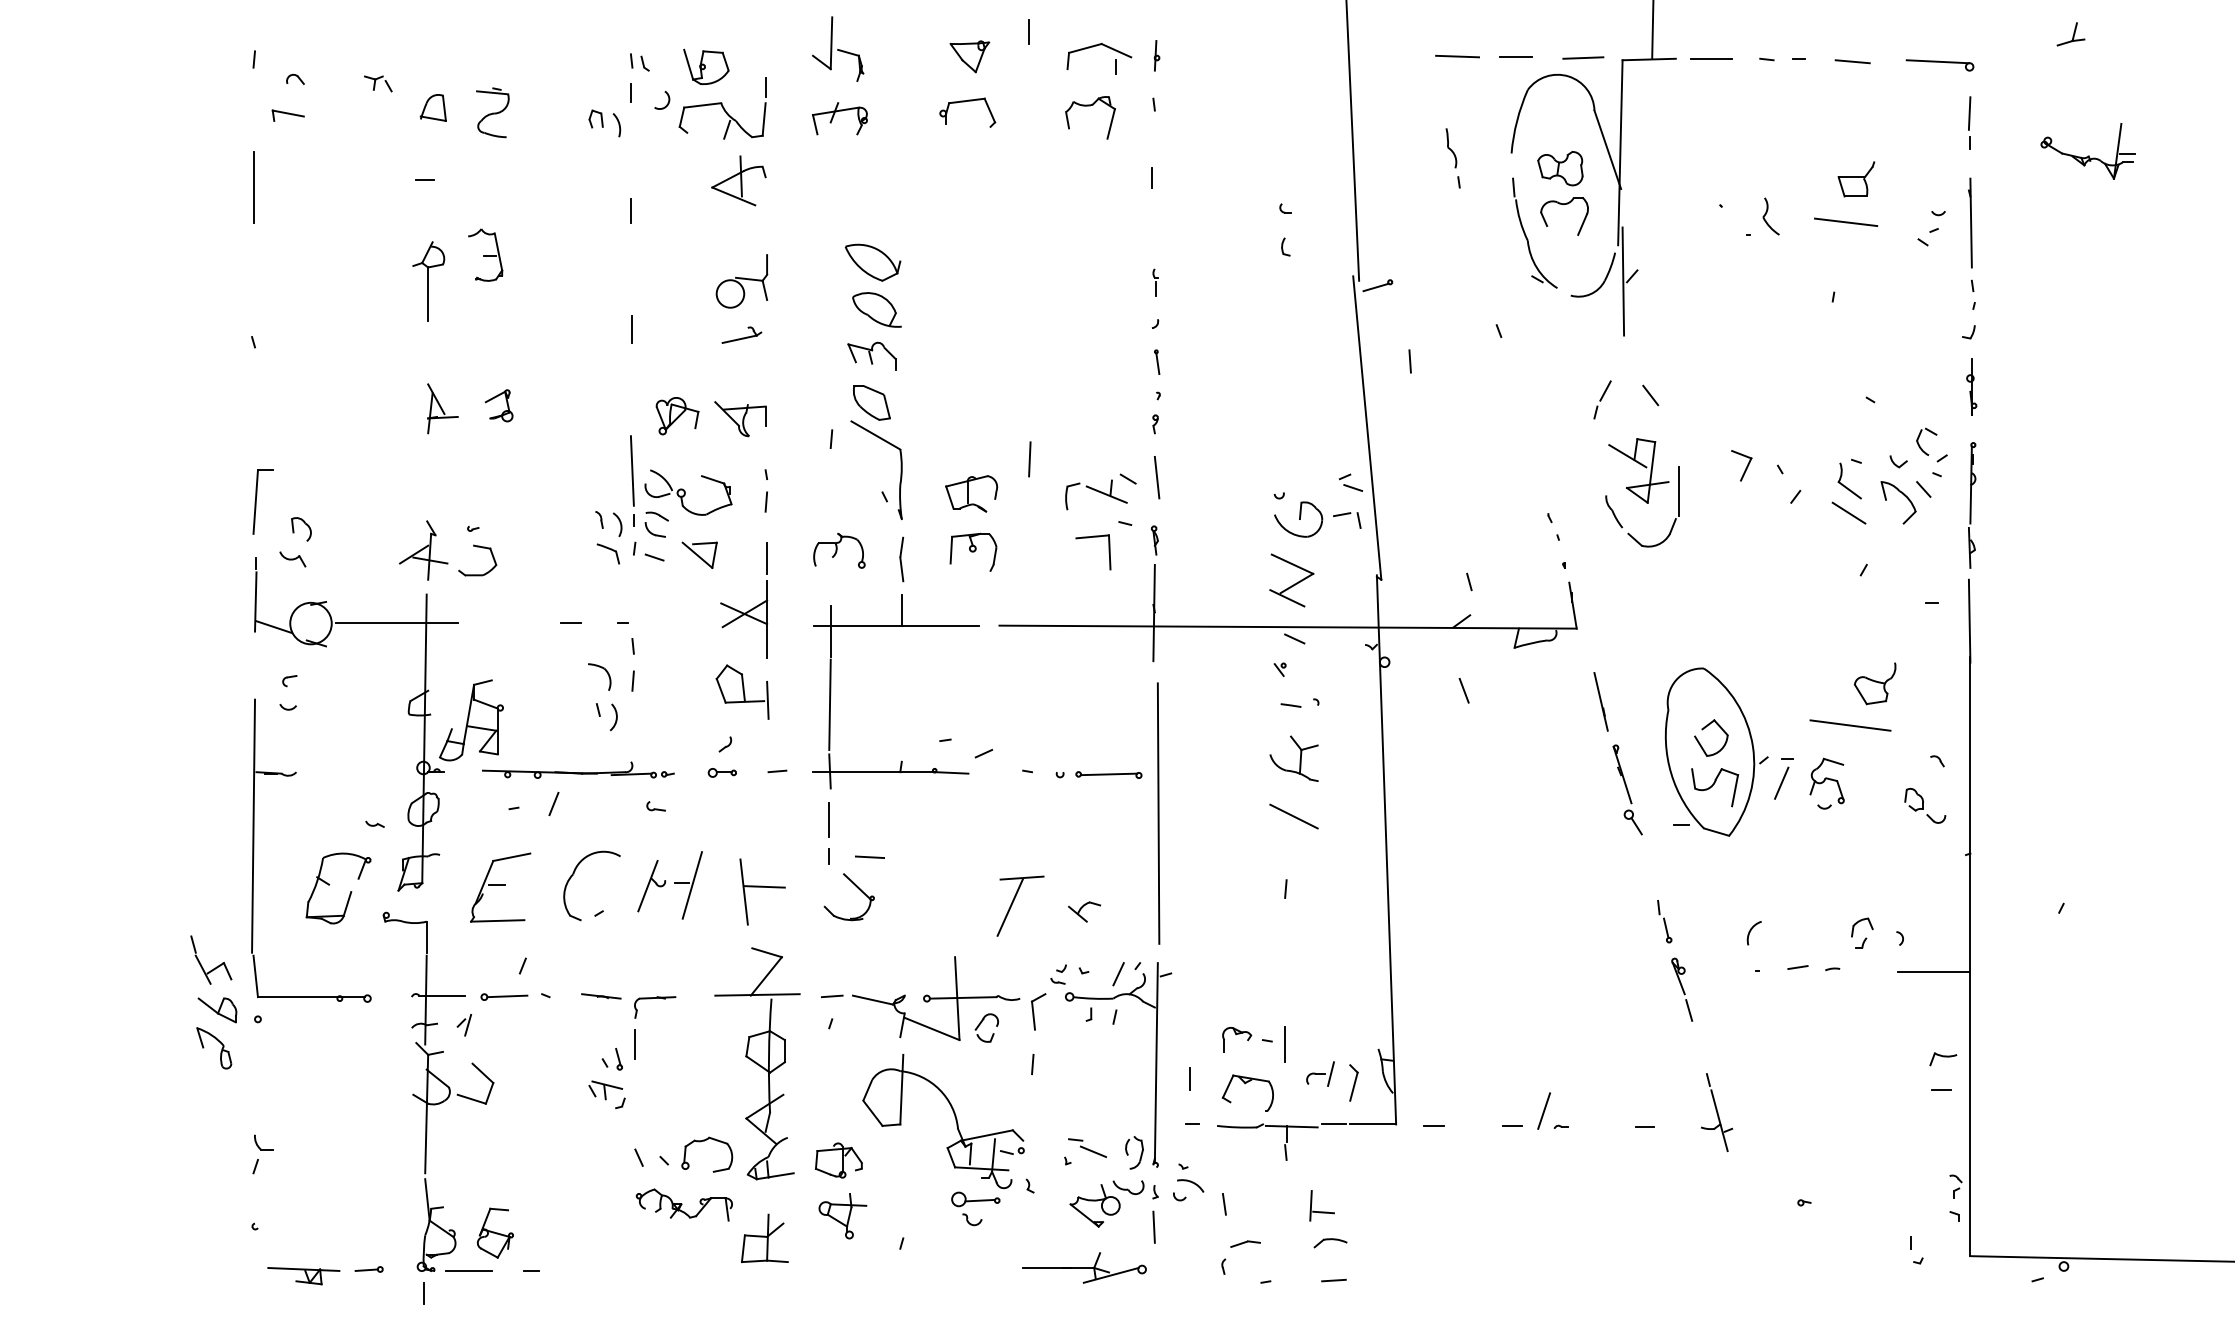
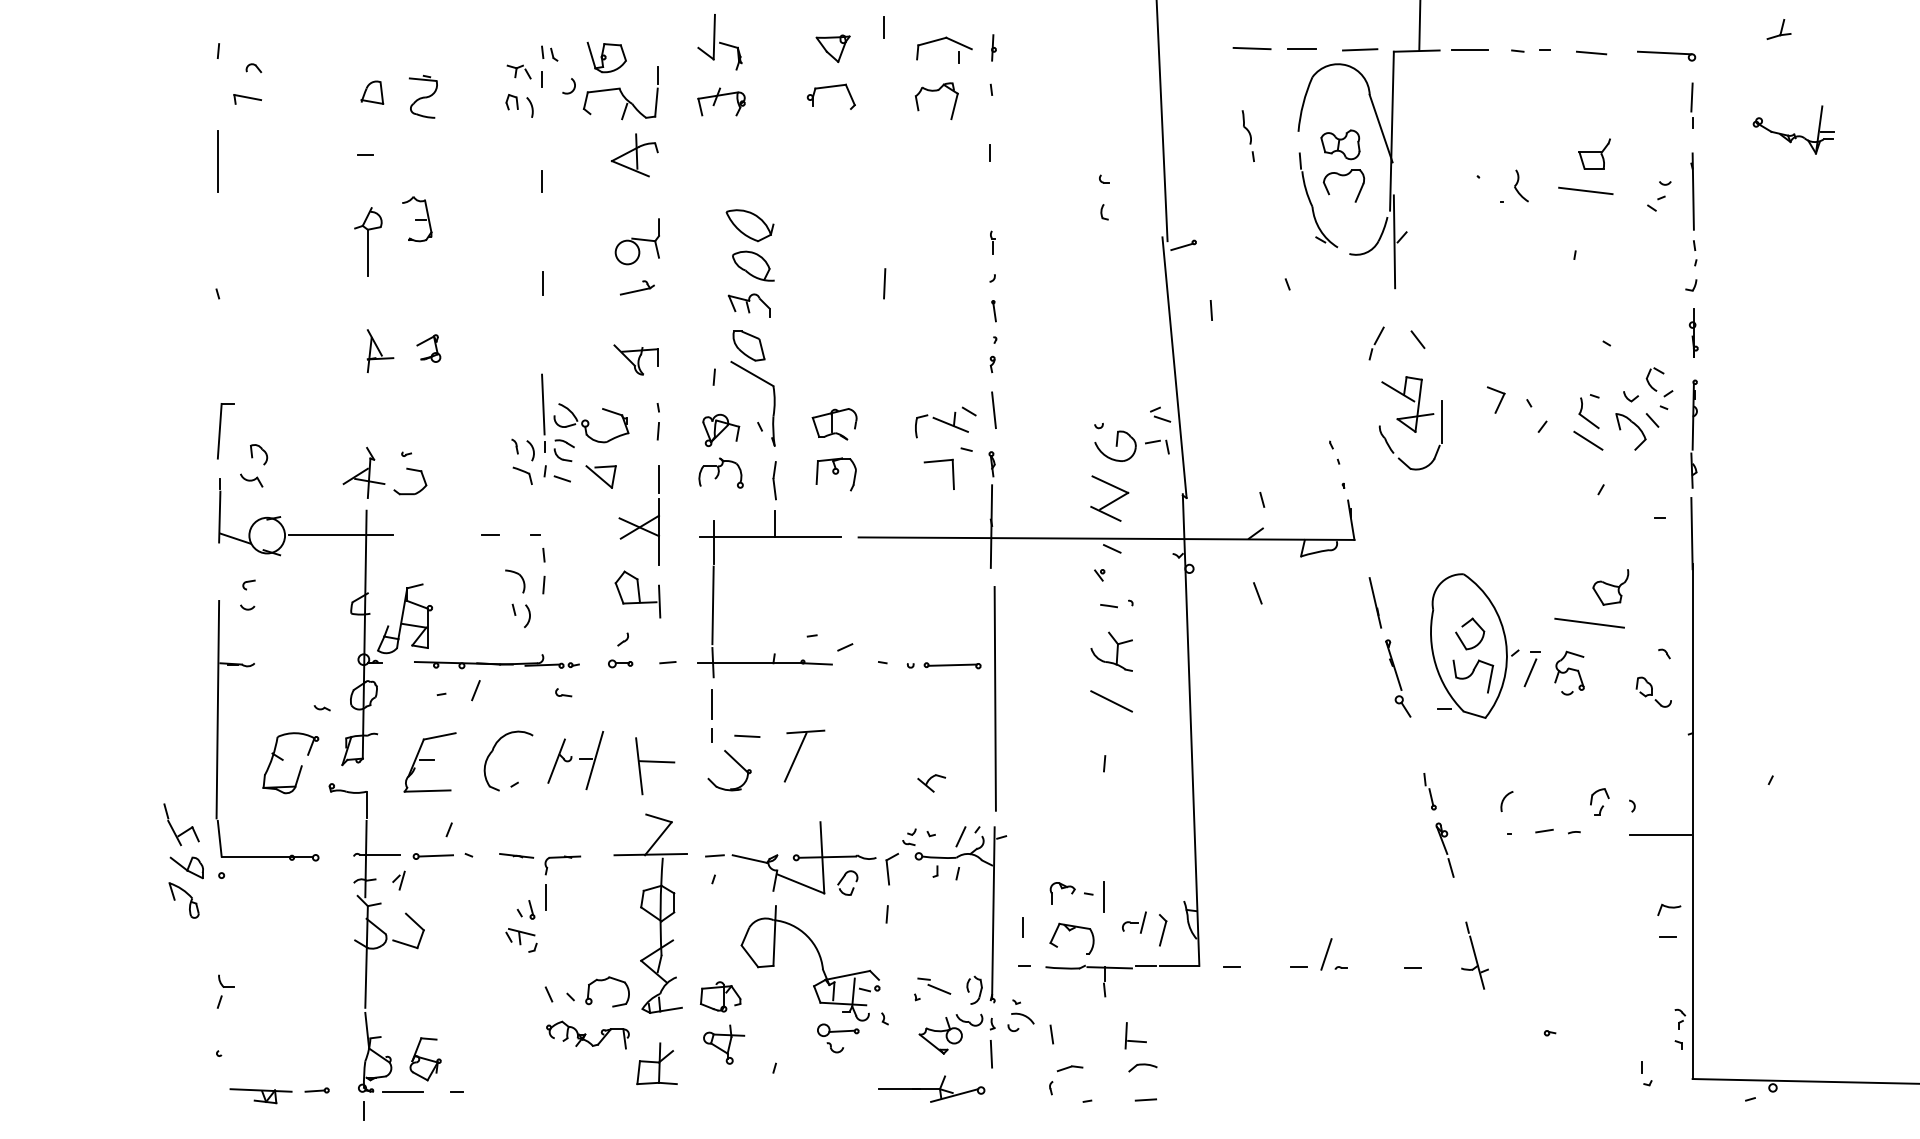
part: (378, 83) -> (519, 71), moved
part: (677, 416) -> (721, 430), moved
line: (1029, 459) -> (884, 283), moved
part: (1013, 903) -> (798, 753), moved

